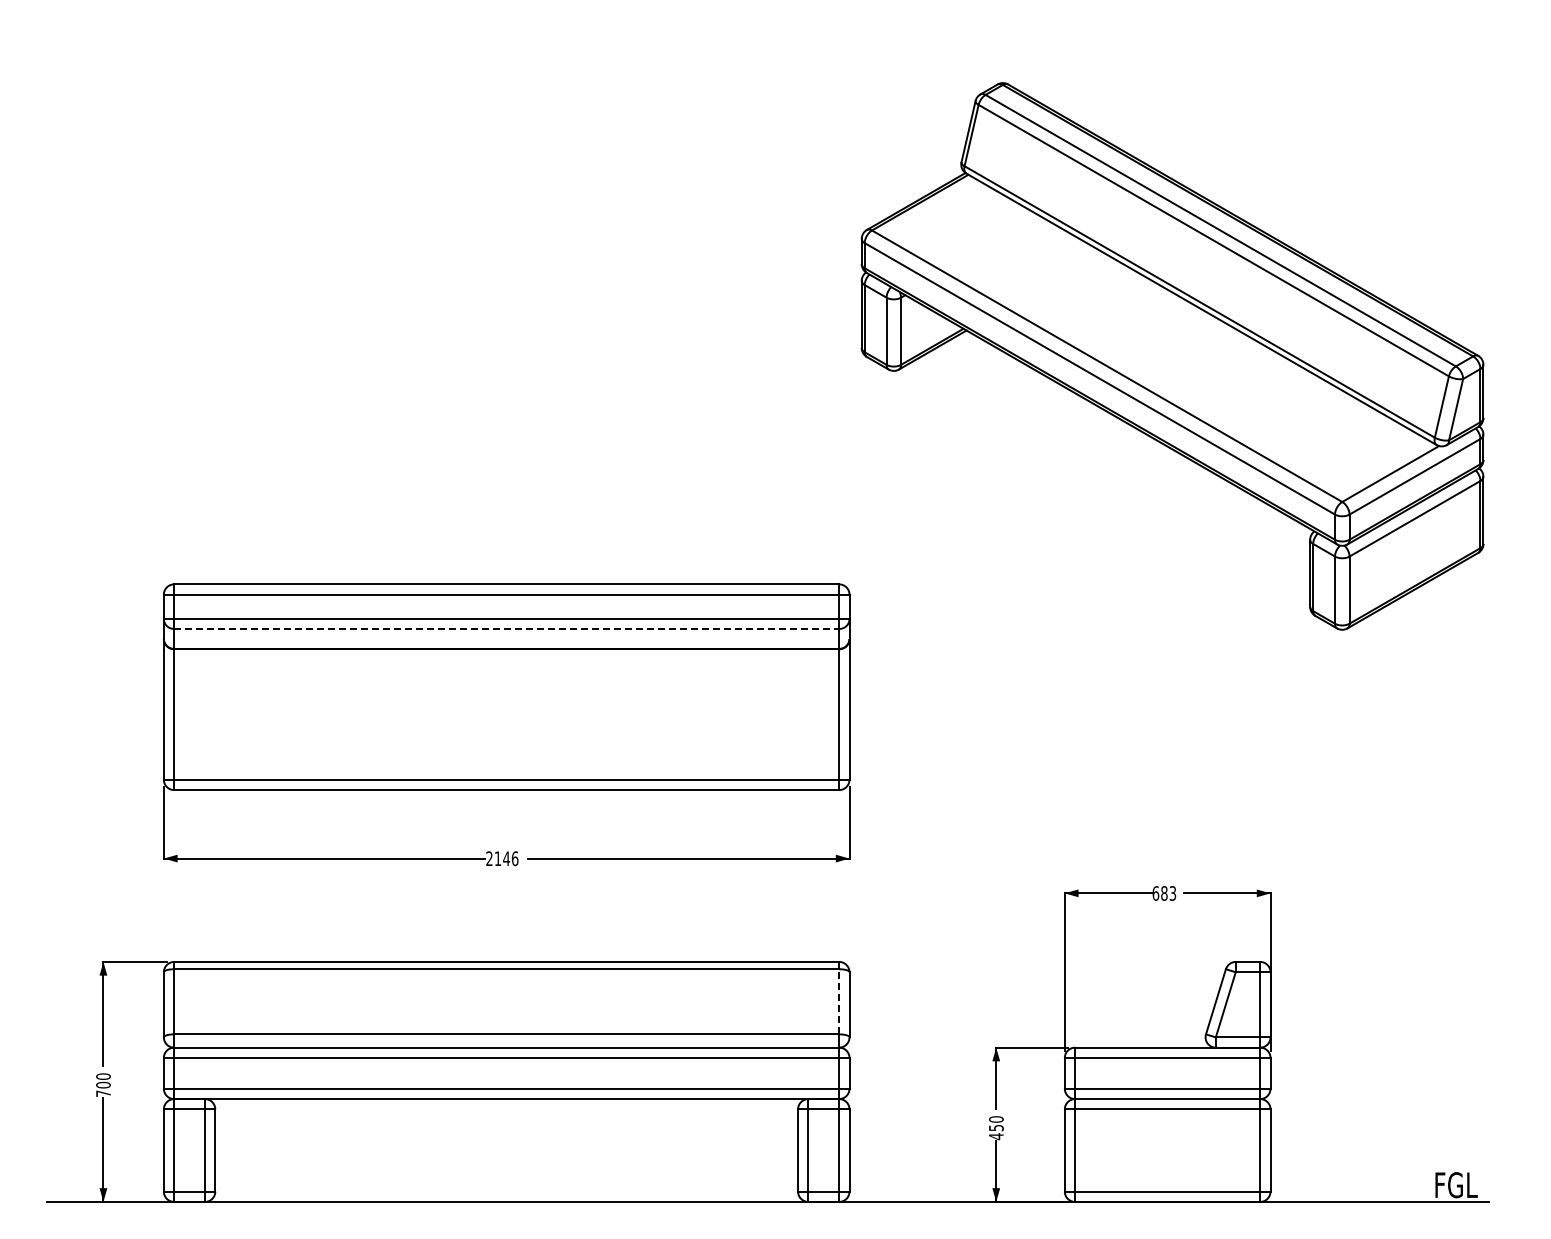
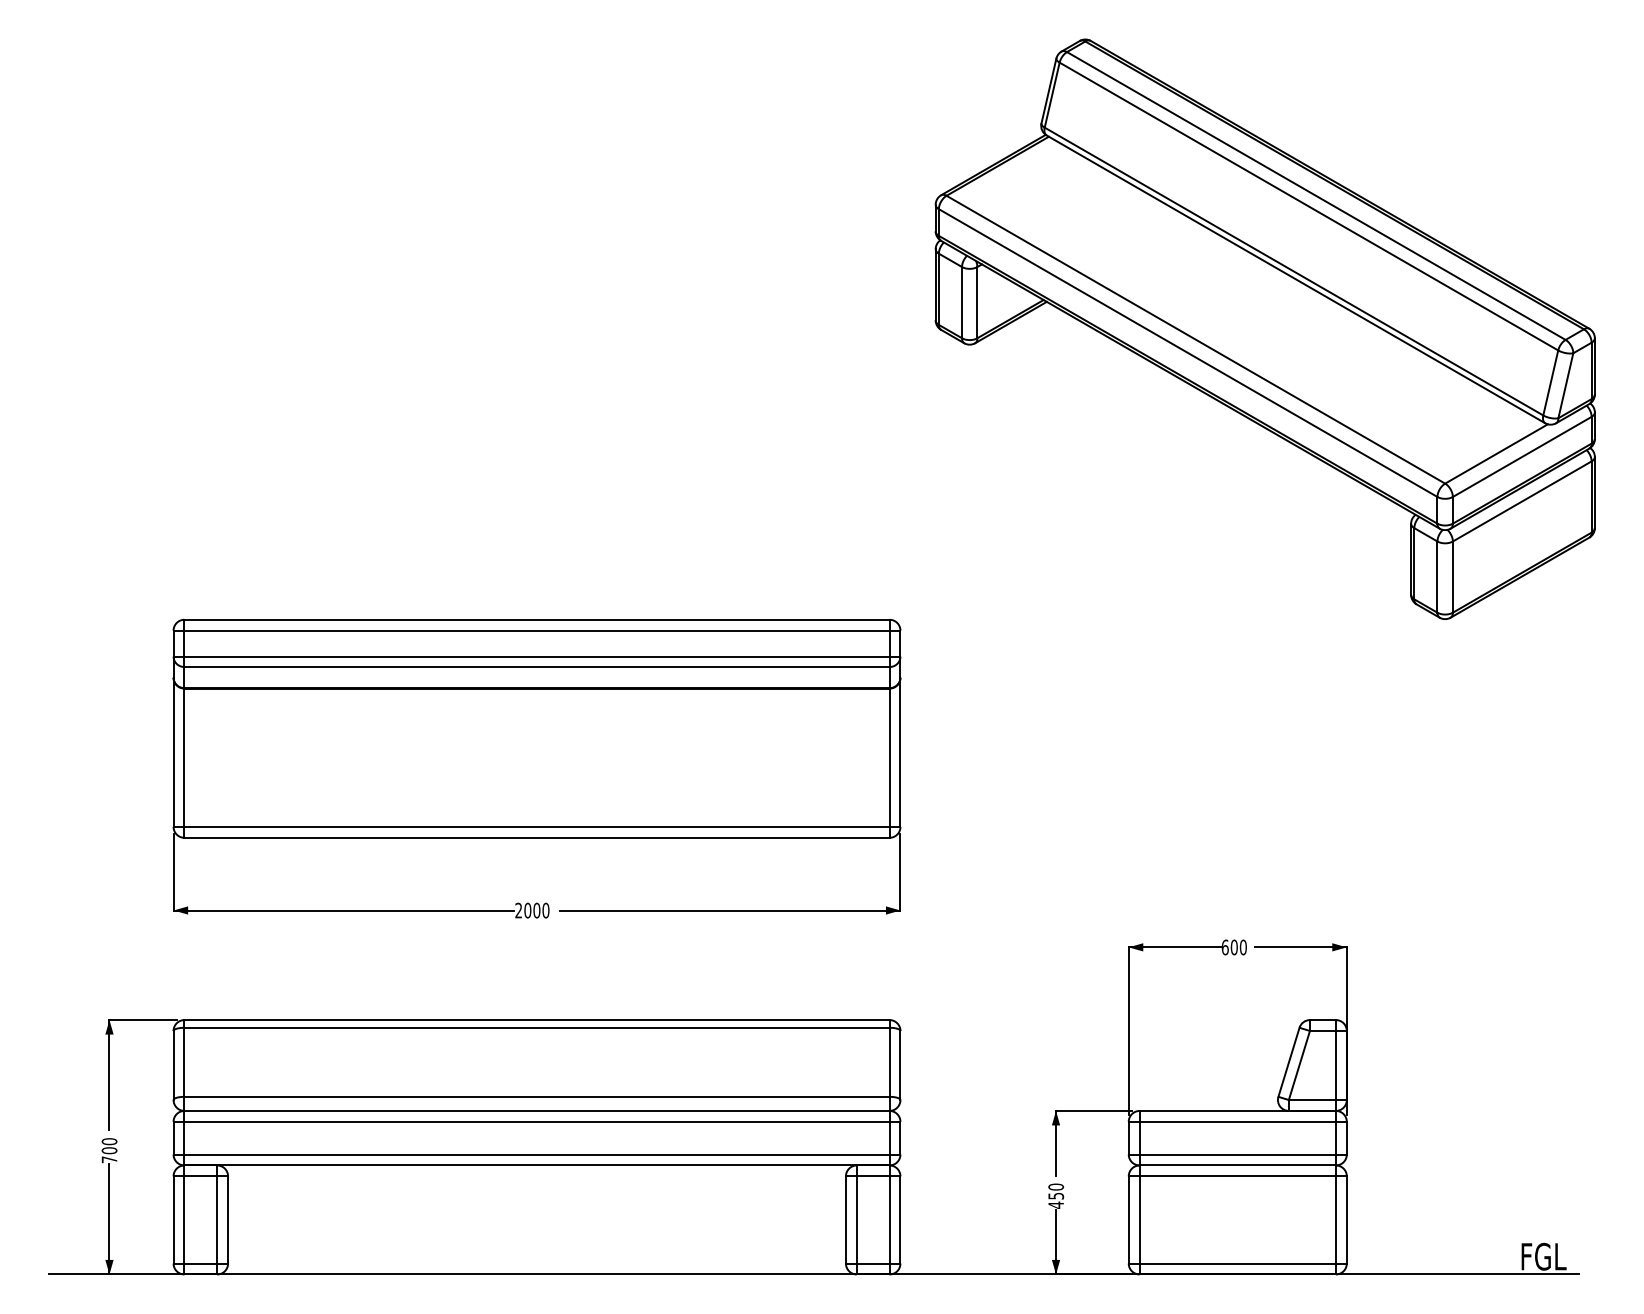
part: (1172, 356) -> (1265, 329), moved
line: (506, 628) -> (536, 666), dashed -> solid
text: (506, 858) -> (536, 910), 2146 -> 2000
text: (1168, 893) -> (1238, 947), 683 -> 600
line: (839, 1001) -> (889, 1061), dashed -> solid

